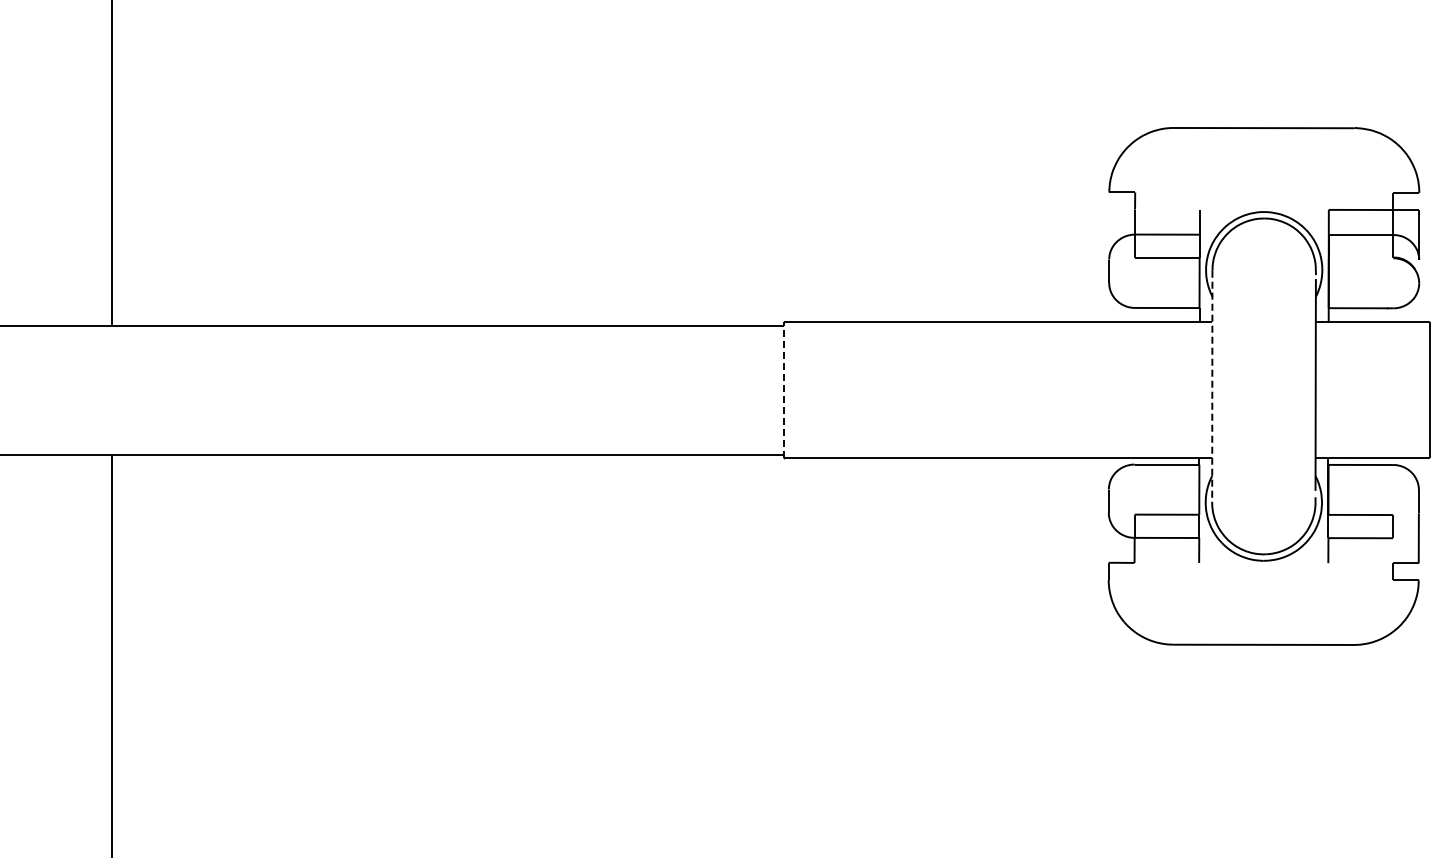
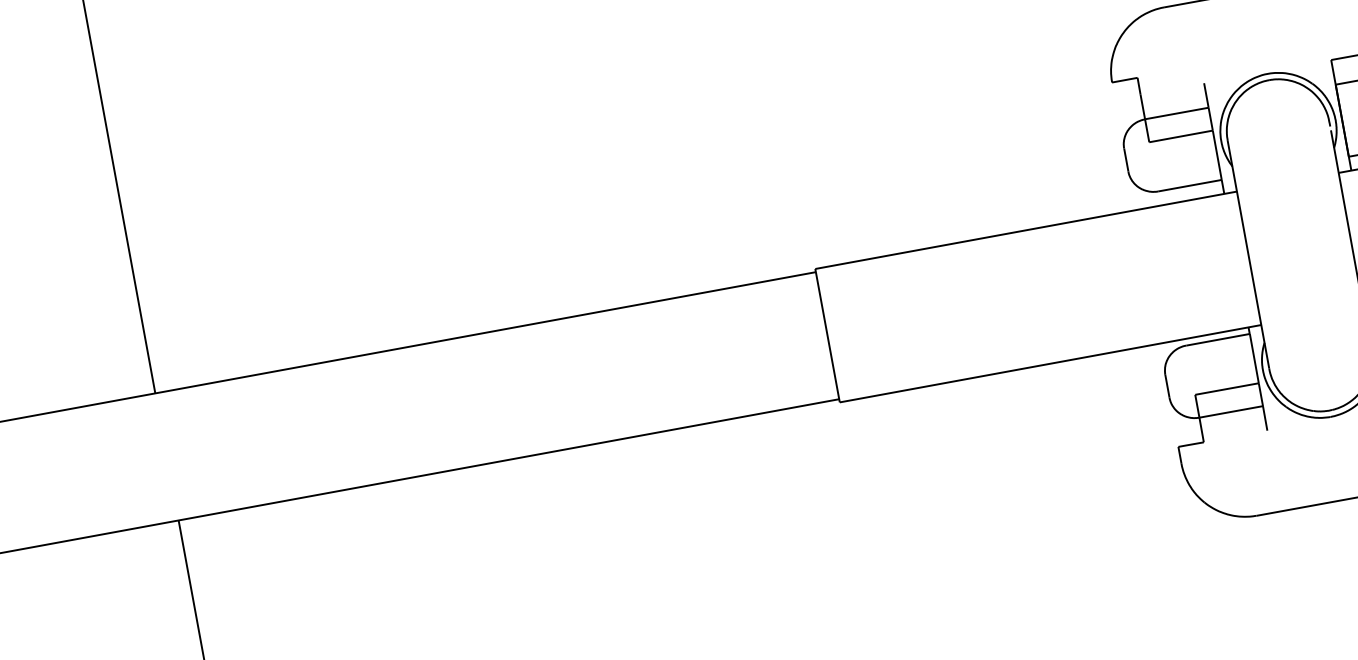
line: (1212, 386) -> (1248, 254), dashed -> solid
line: (783, 390) -> (827, 336), dashed -> solid

